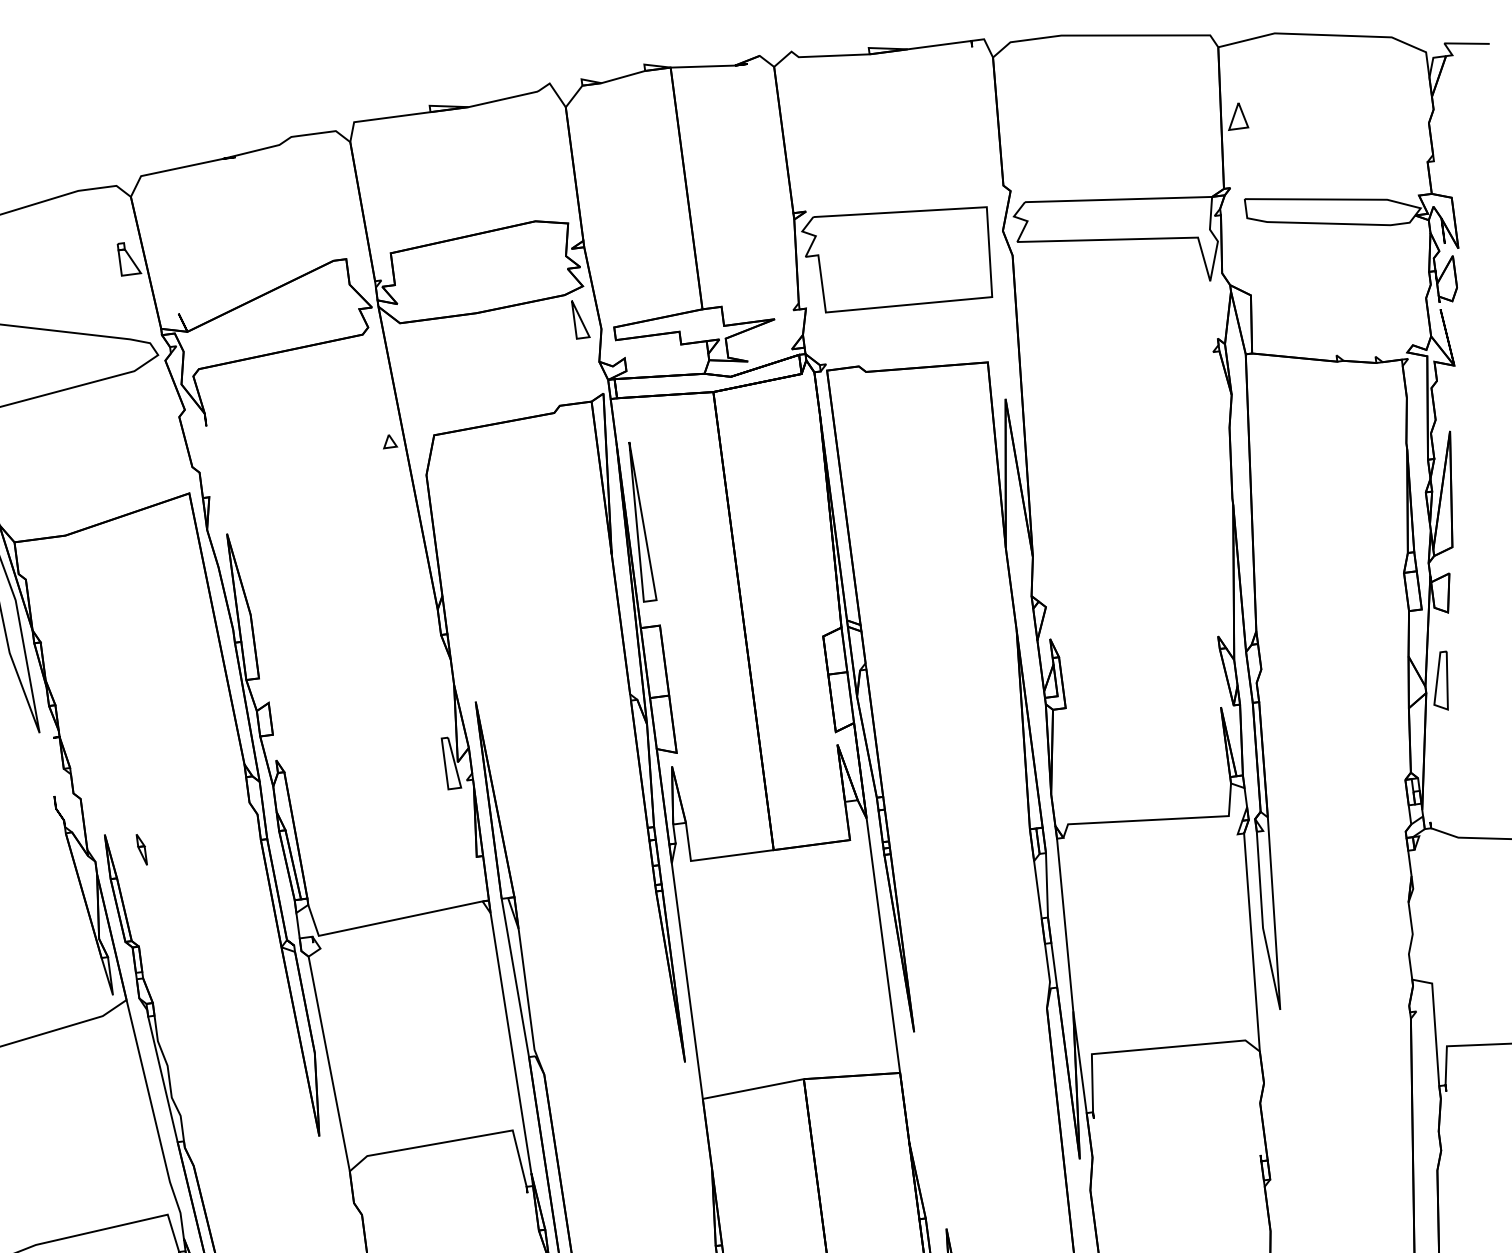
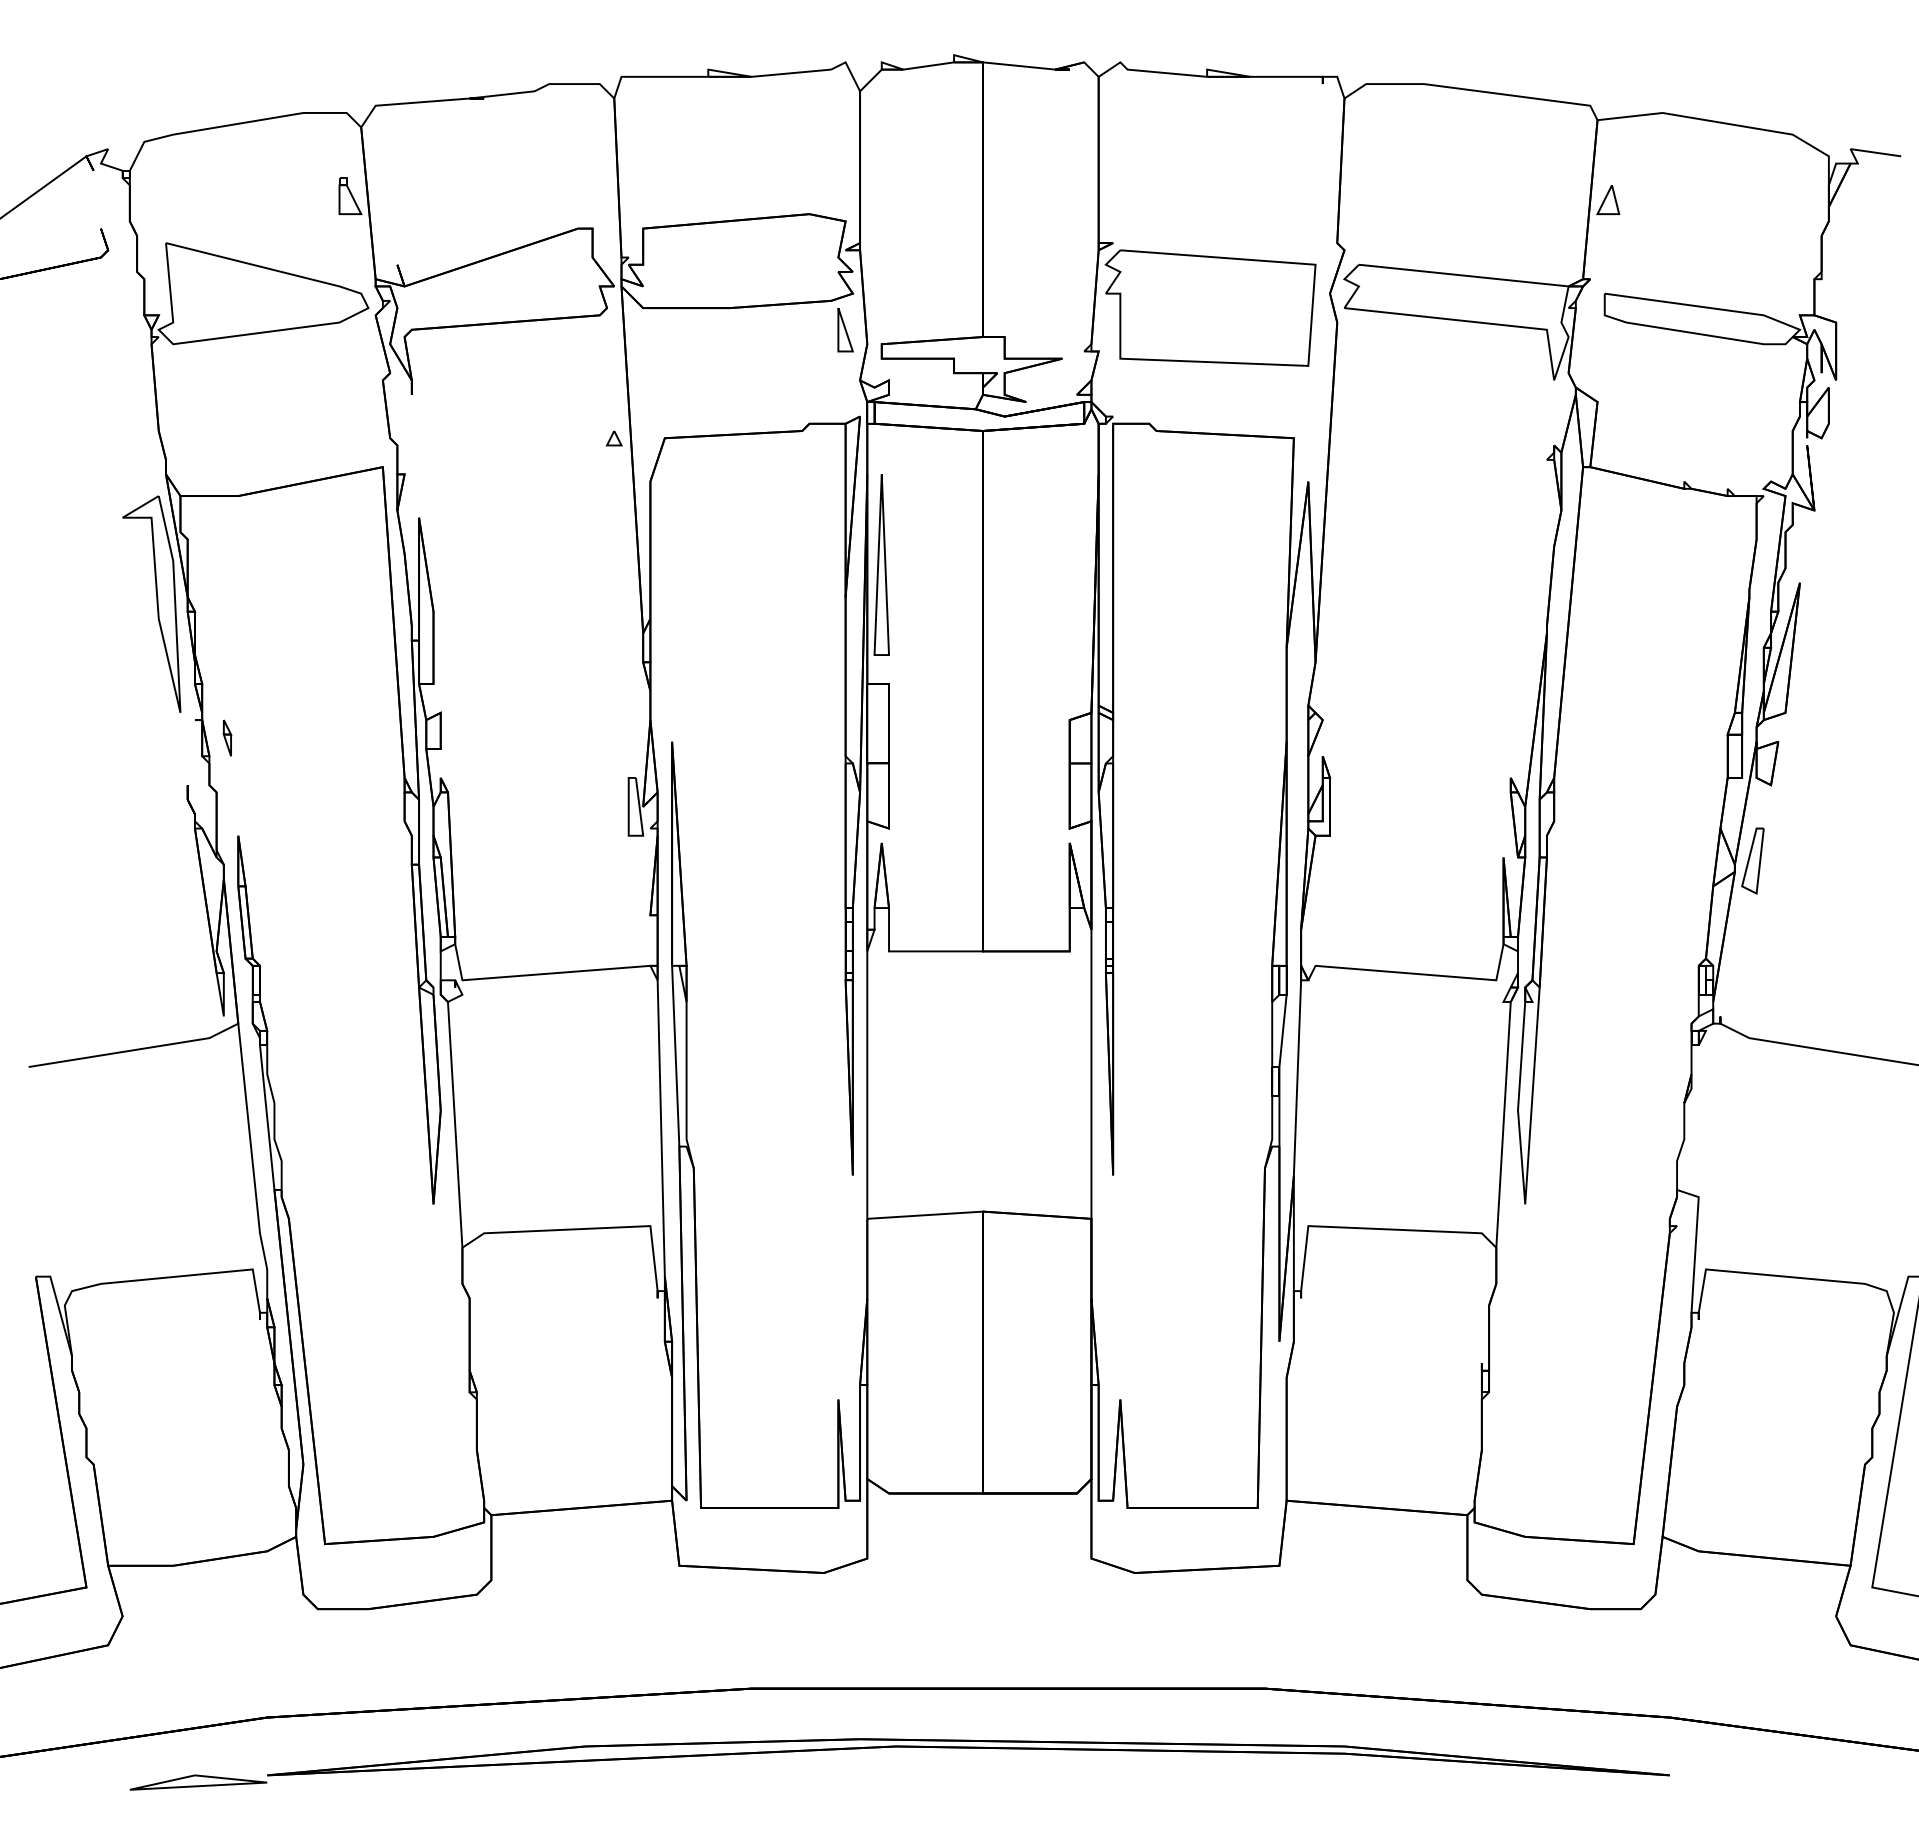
part: (141, 849) -> (227, 737), moved

